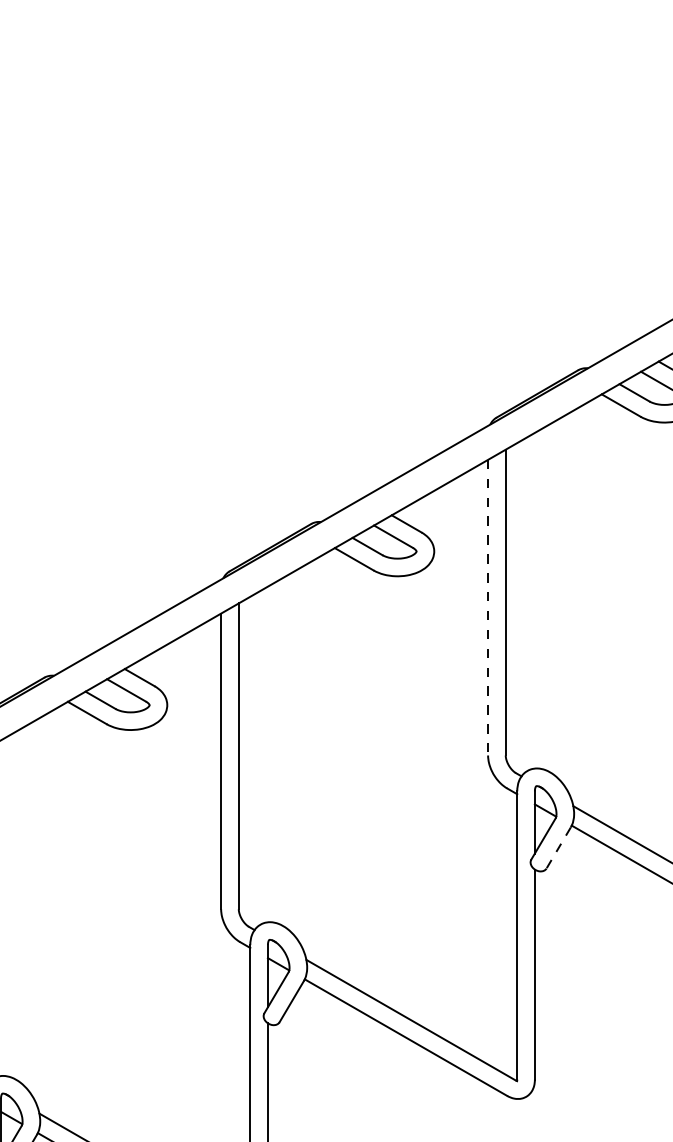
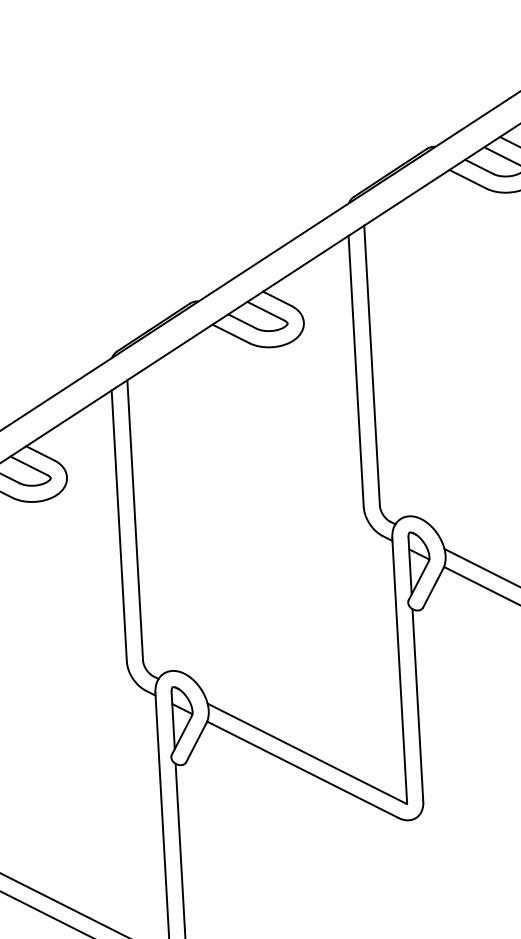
line: (488, 607) -> (356, 371), dashed -> solid
line: (558, 848) -> (433, 588), dashed -> solid

